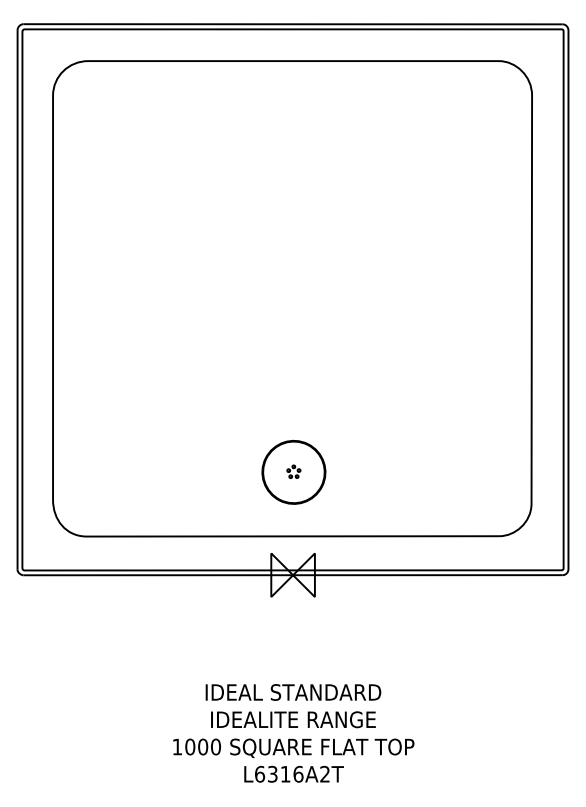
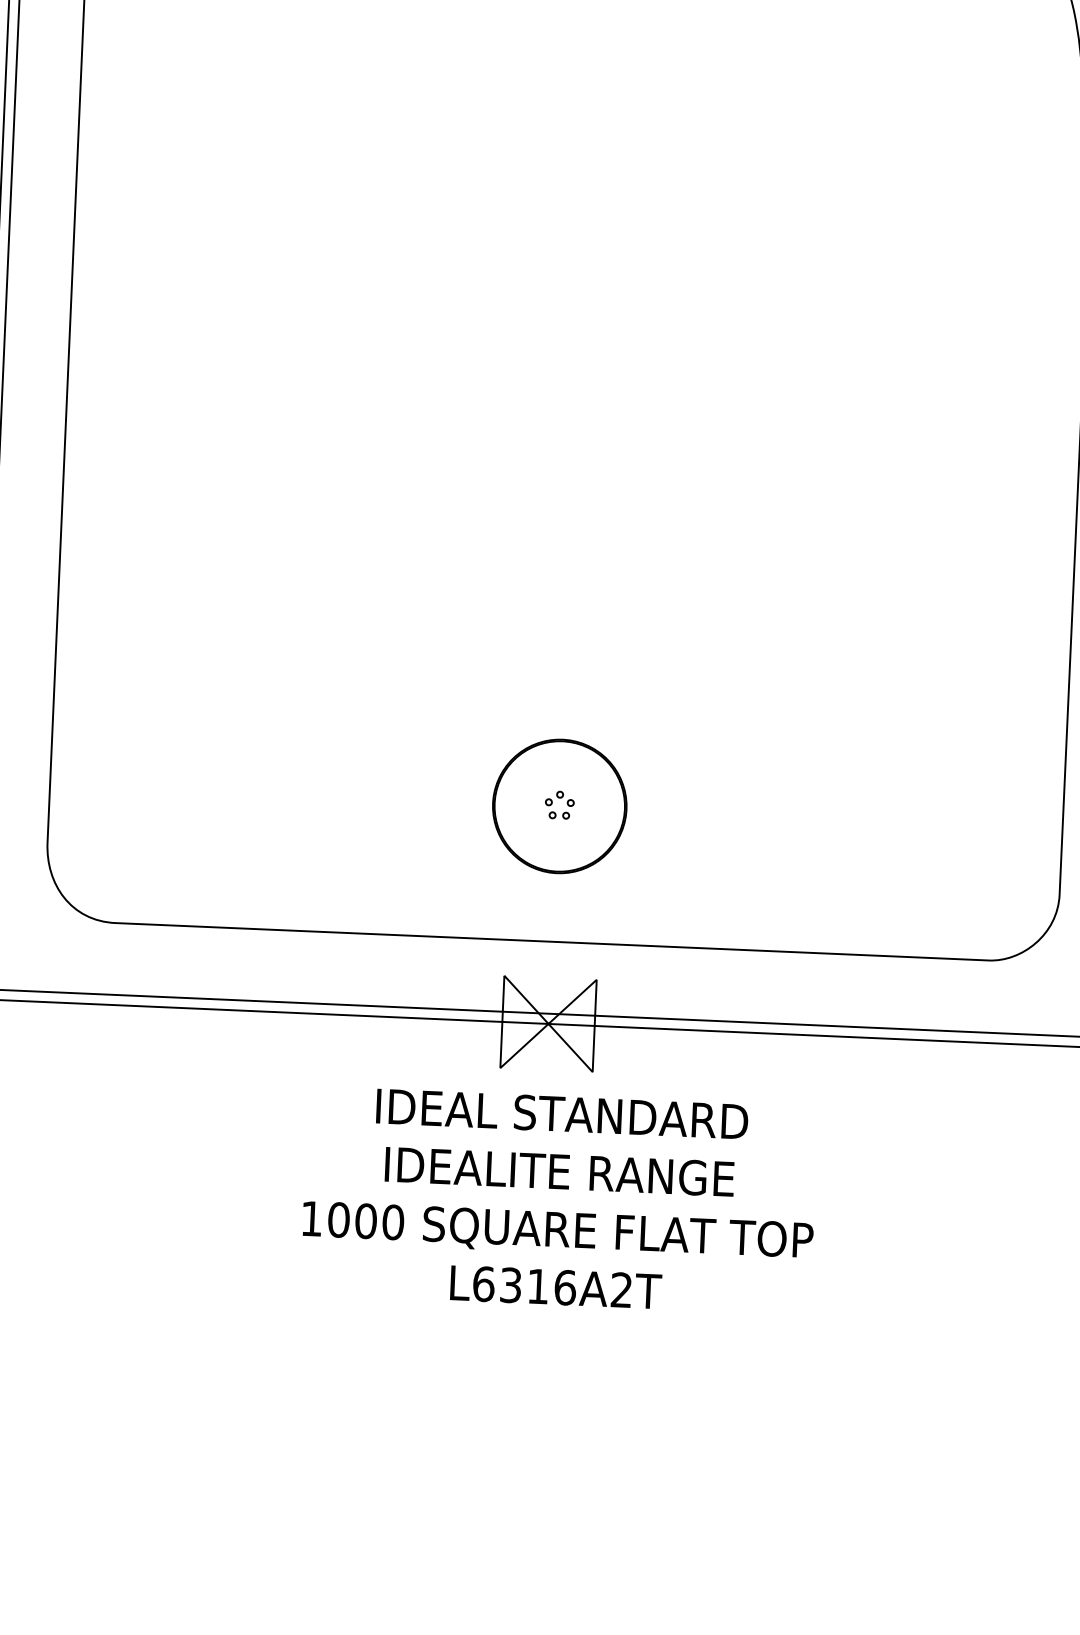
text: (293, 733) -> (558, 1200), moved

